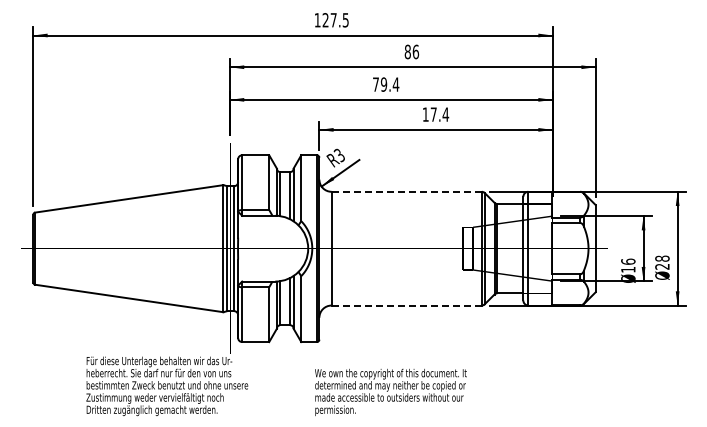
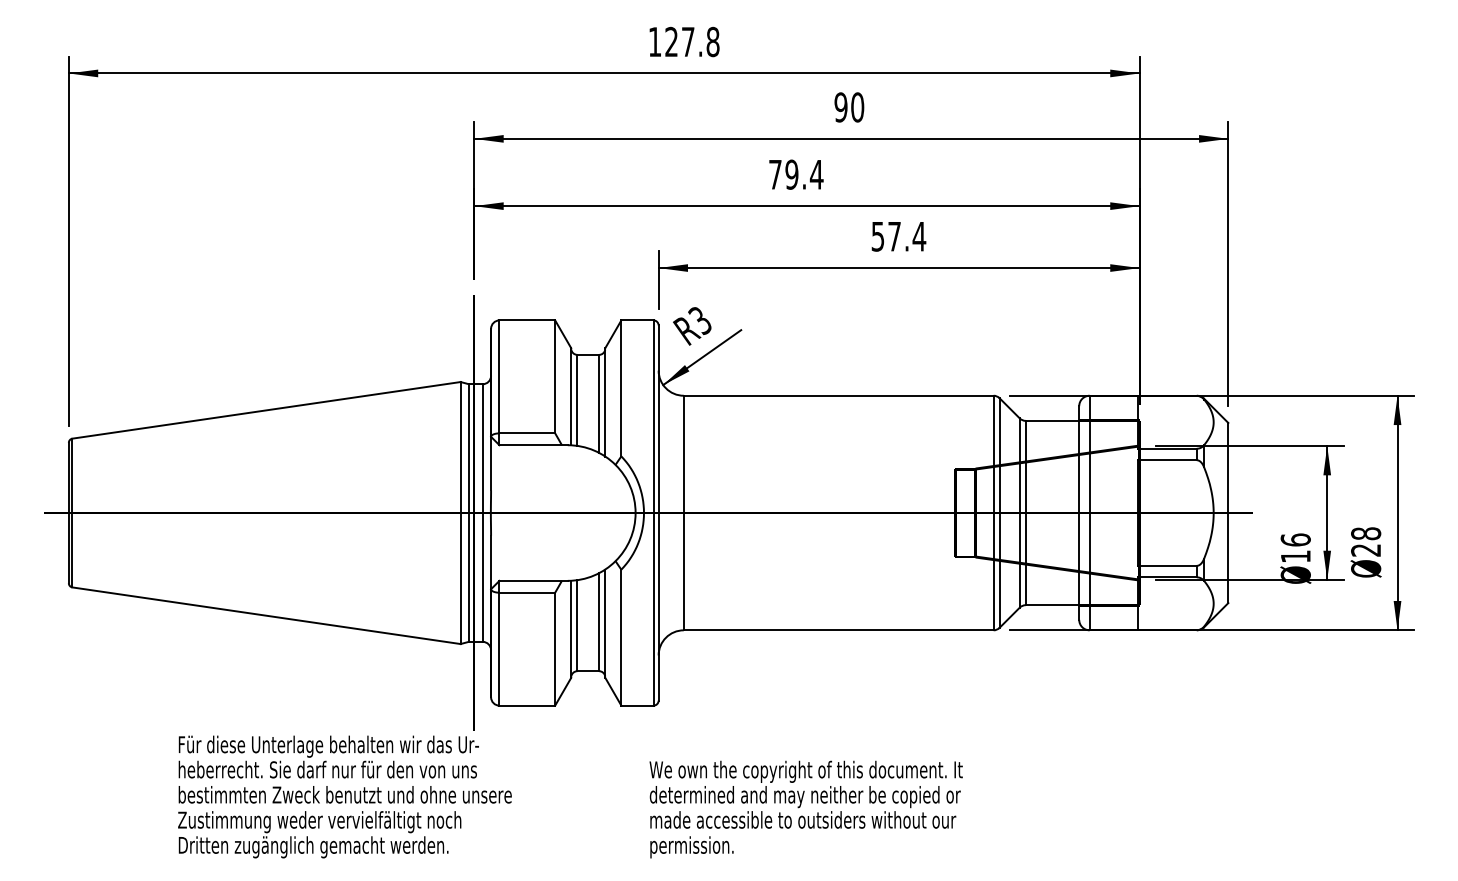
text: (345, 20) -> (712, 42), 127.5 -> 127.8
text: (411, 51) -> (848, 106), 86 -> 90
text: (425, 114) -> (877, 236), 17.4 -> 57.4
line: (407, 191) -> (840, 395), dashed -> solid
line: (407, 305) -> (840, 630), dashed -> solid

